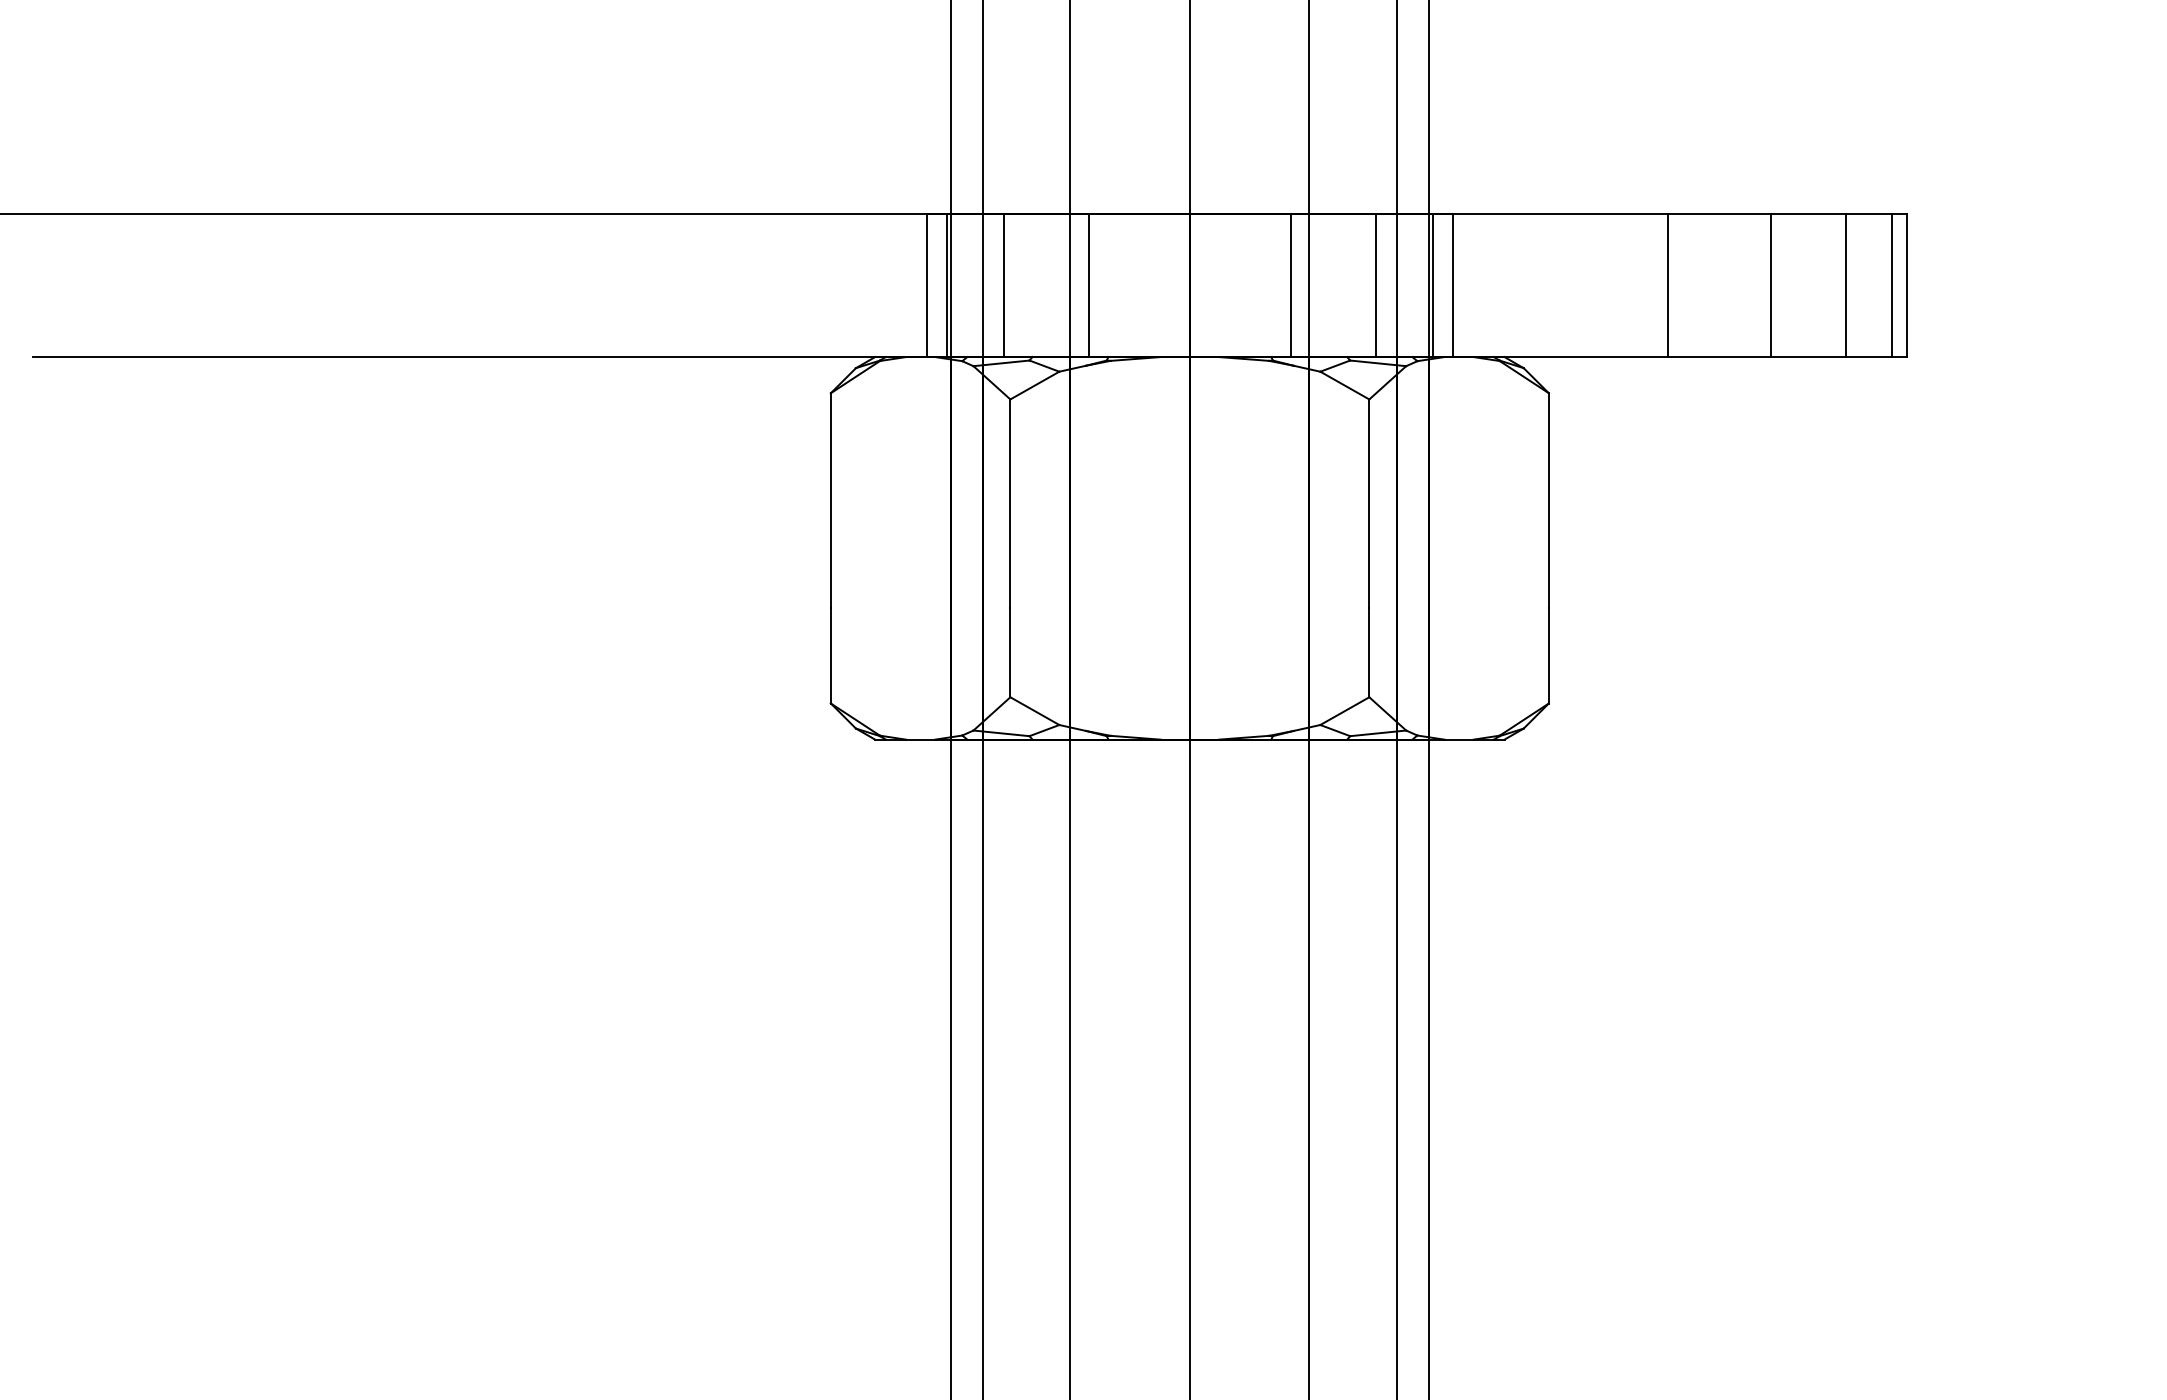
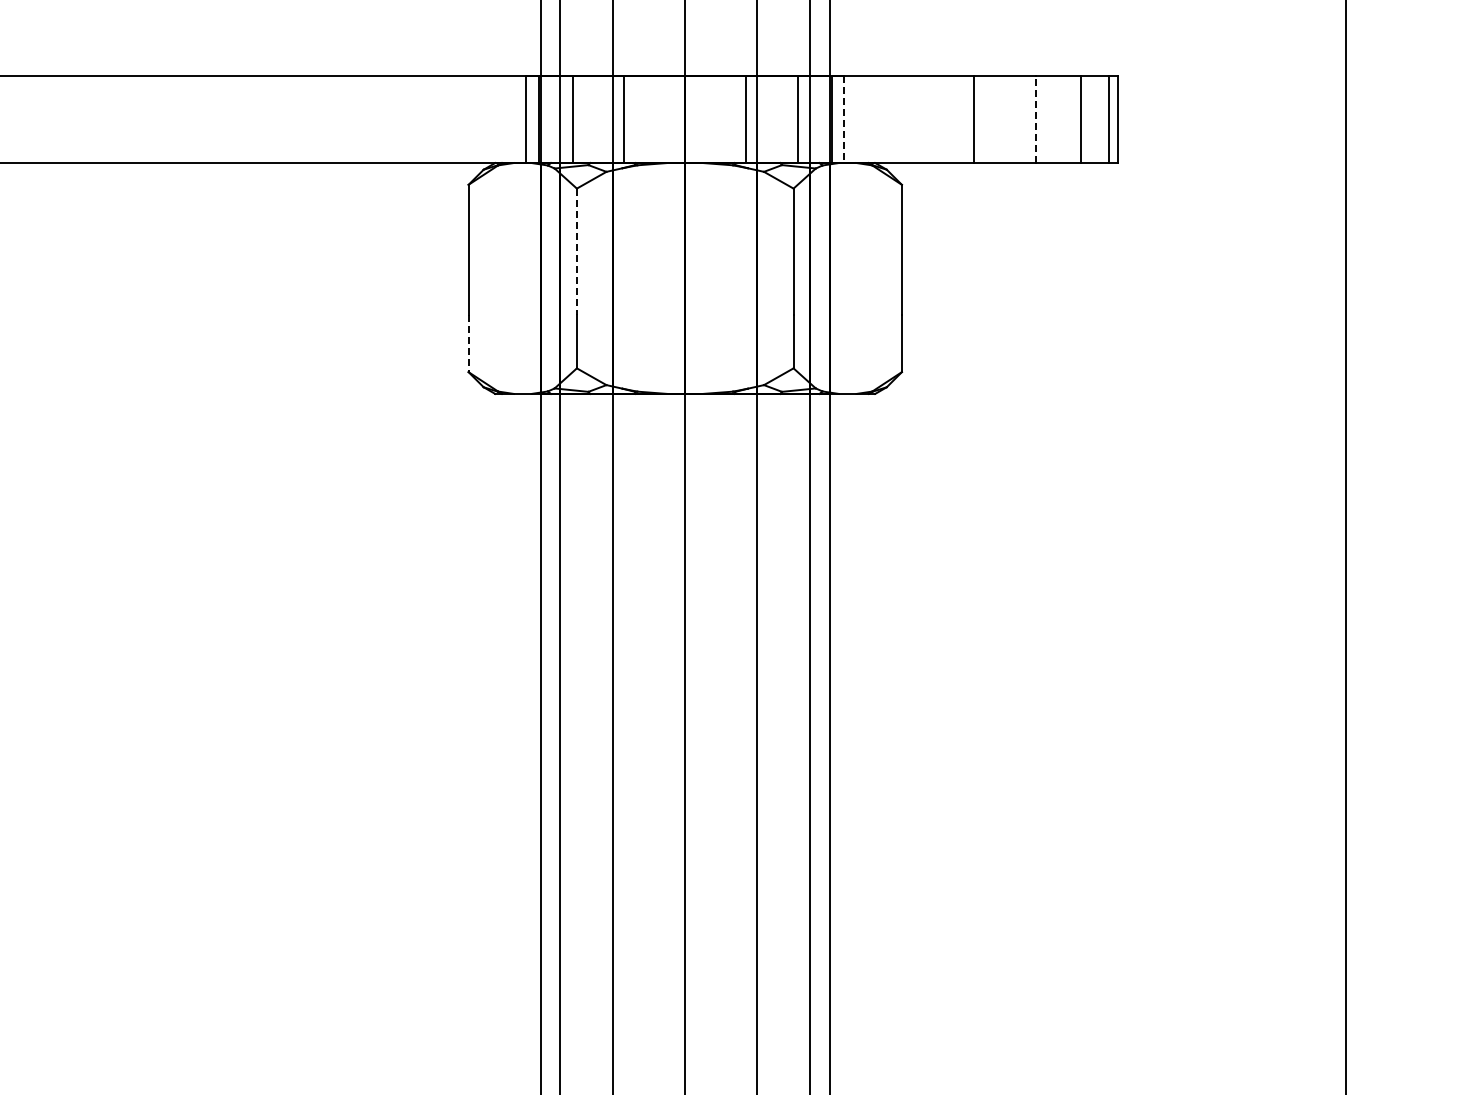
line: (1770, 284) -> (1035, 119), solid -> dashed
line: (1453, 286) -> (844, 120), solid -> dashed
line: (1009, 503) -> (576, 251), solid -> dashed
line: (830, 656) -> (468, 343), solid -> dashed

